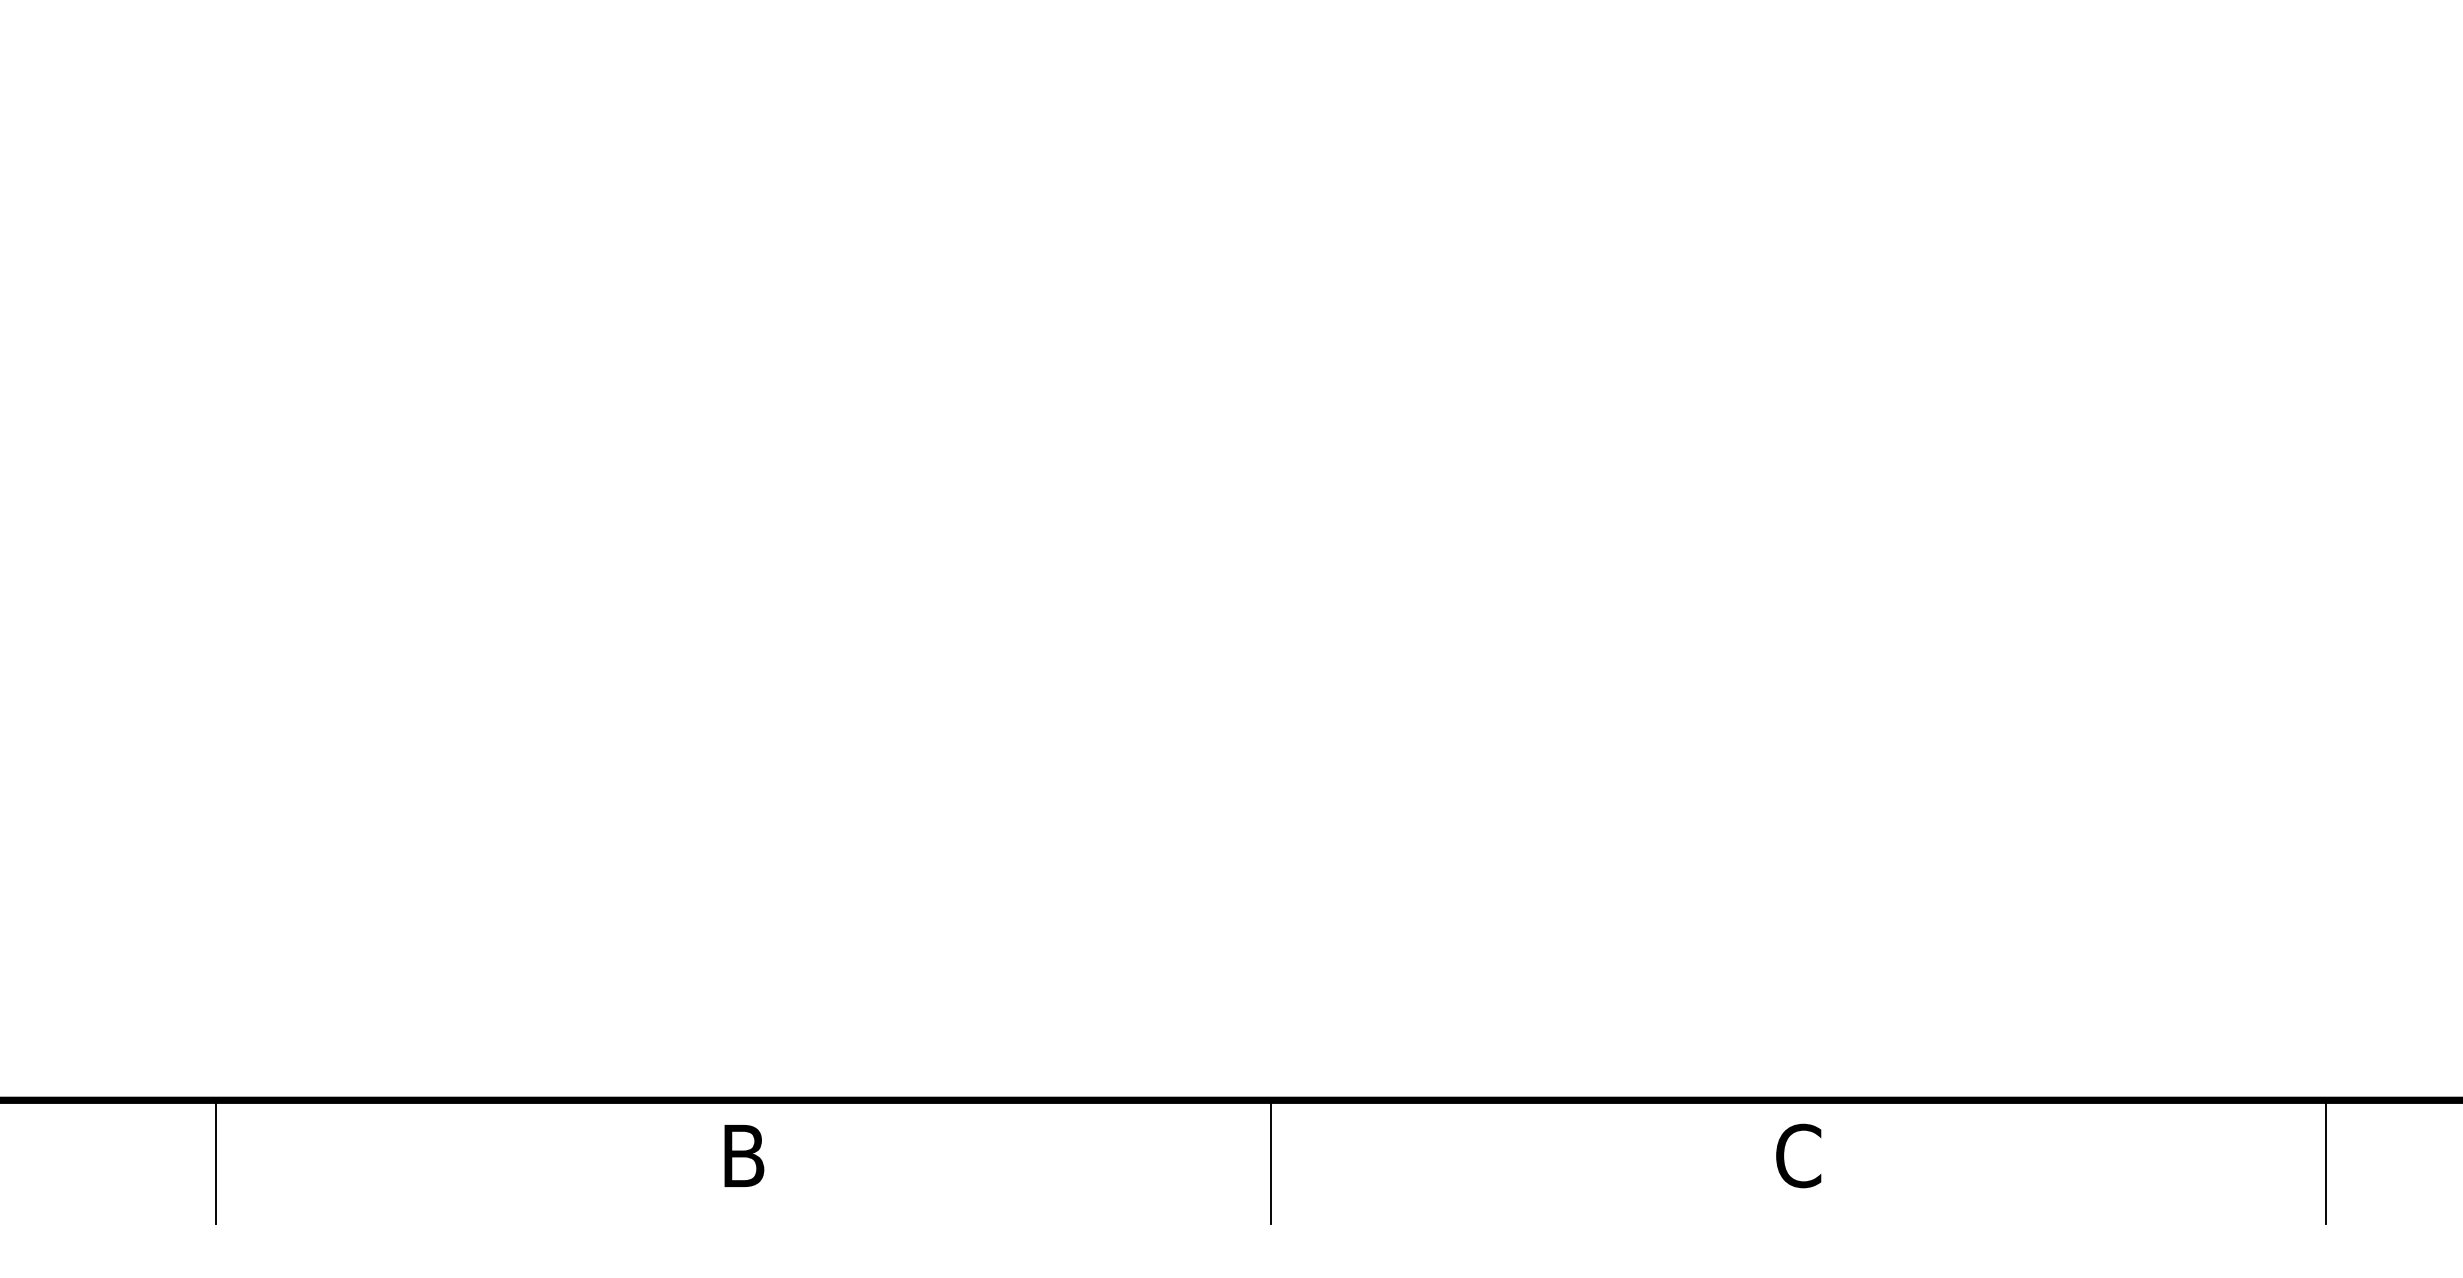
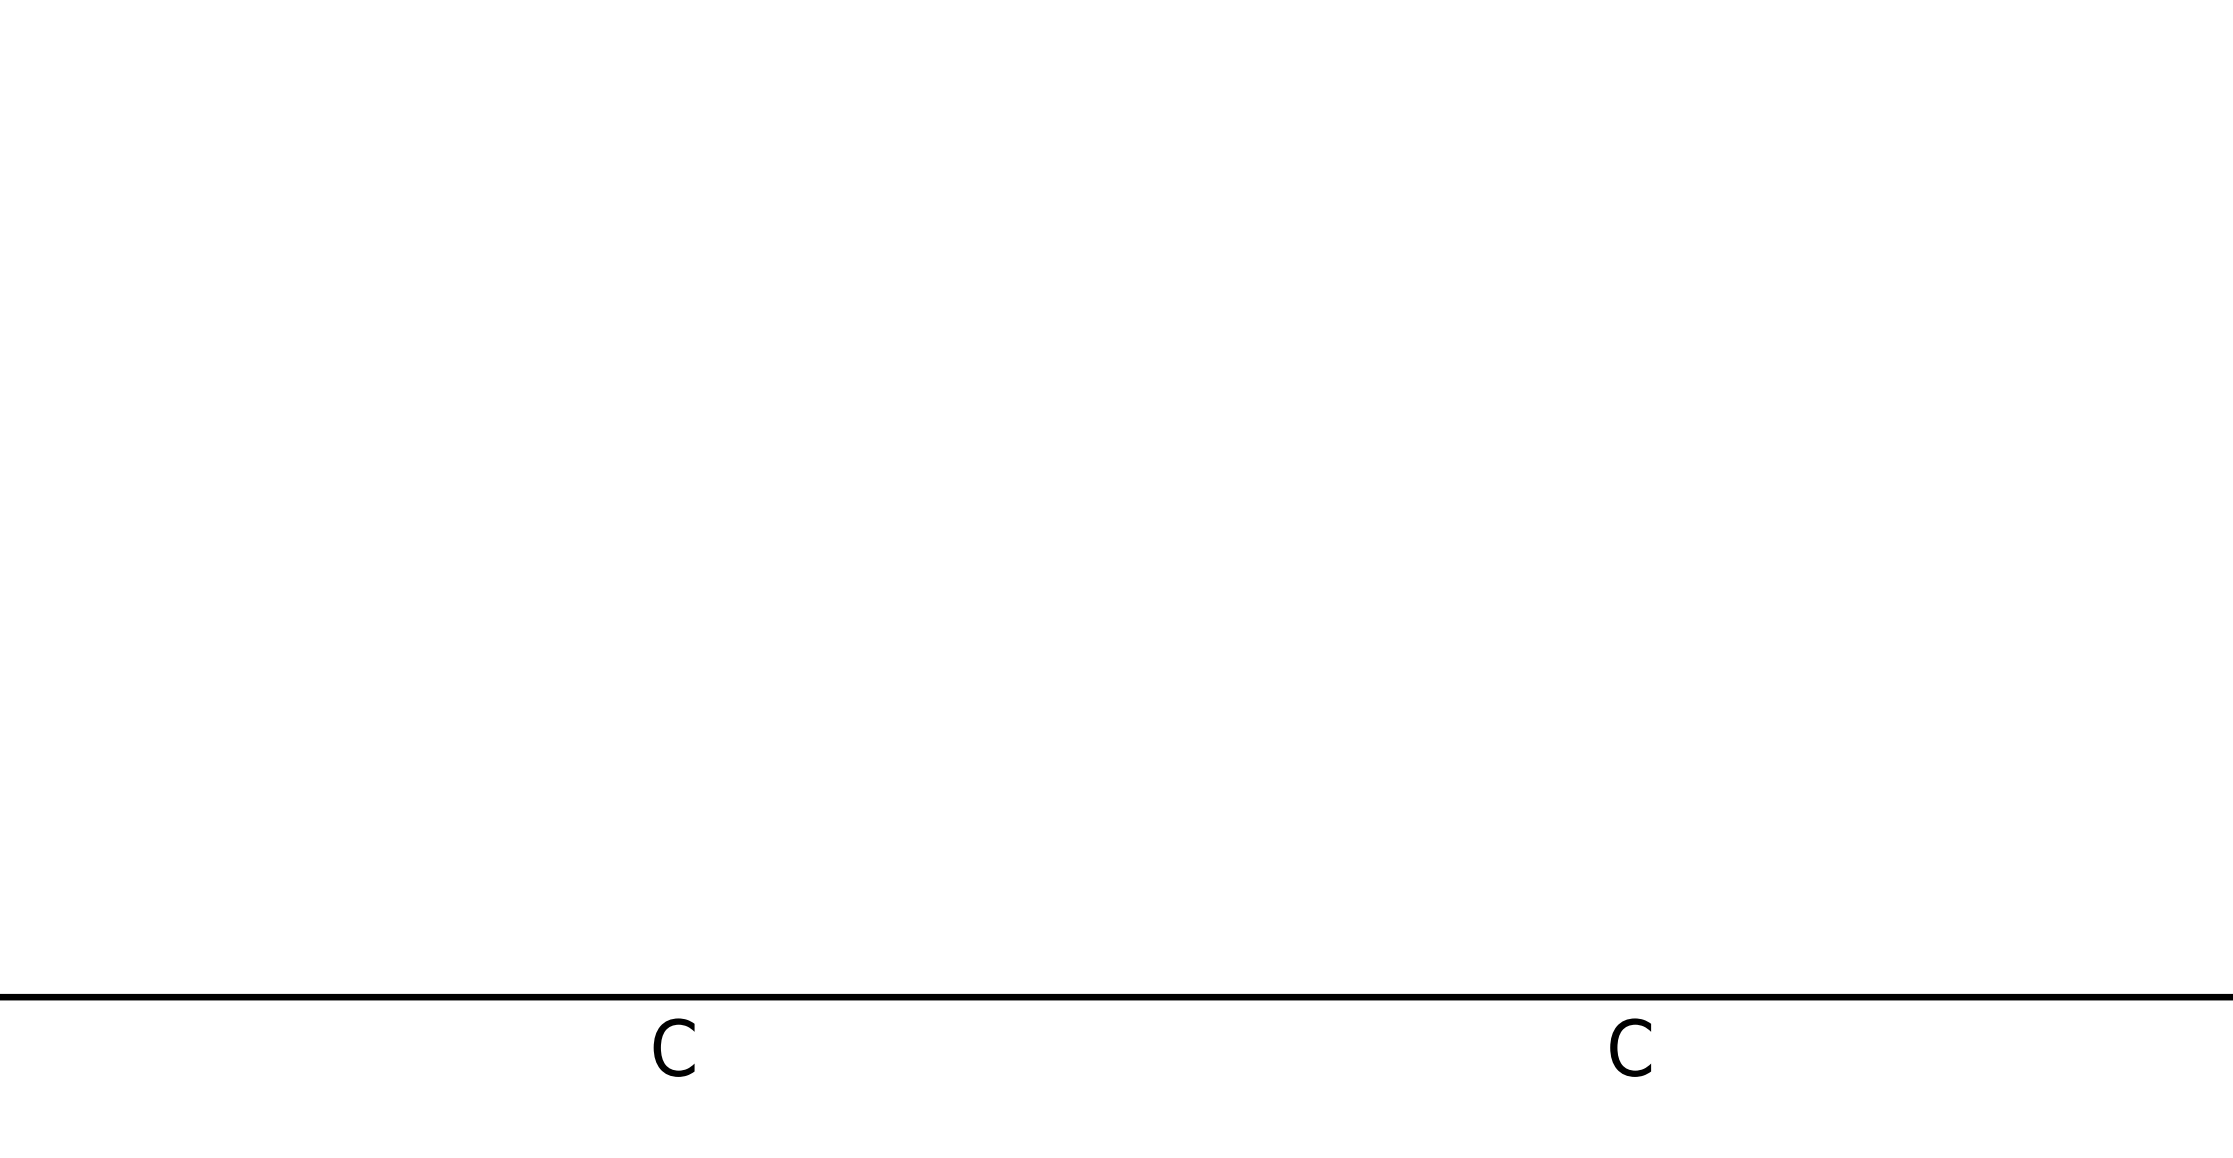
text: (743, 1155) -> (674, 1047), B -> C
line: (215, 1162) -> (195, 1053), removed
line: (1271, 1162) -> (1152, 1053), removed
line: (2326, 1162) -> (2109, 1053), removed

